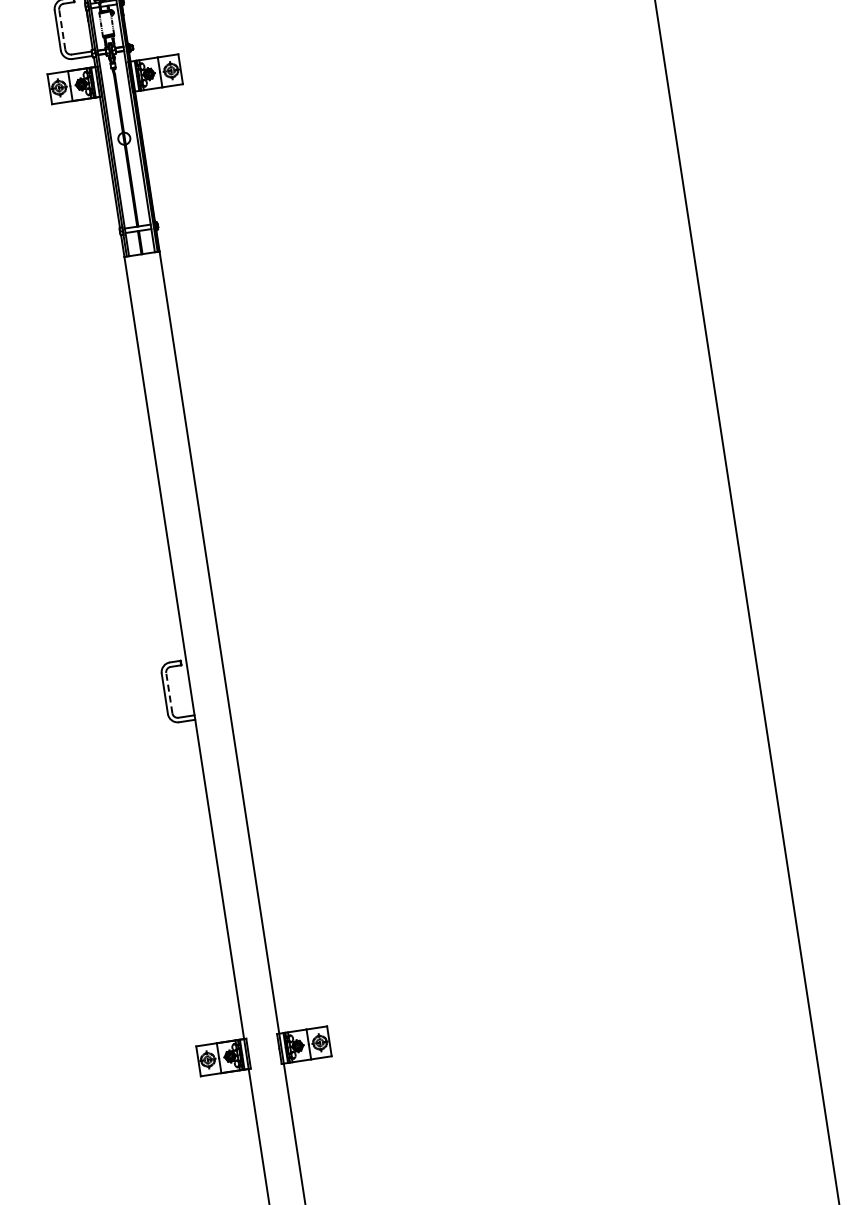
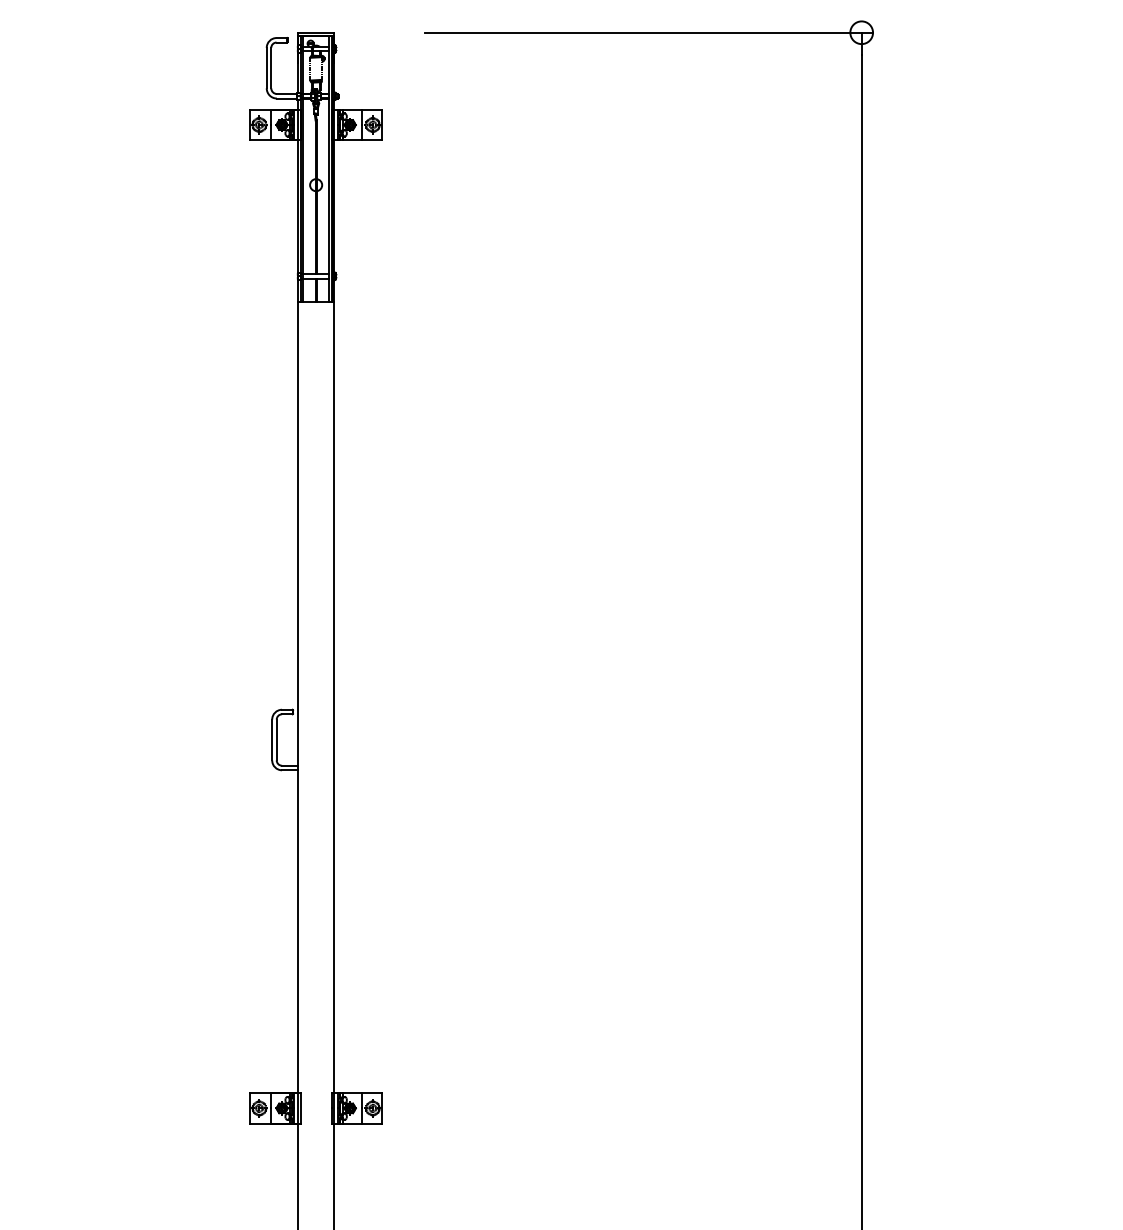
line: (62, 29) -> (271, 67), dashed -> solid
line: (169, 692) -> (276, 739), dashed -> solid

